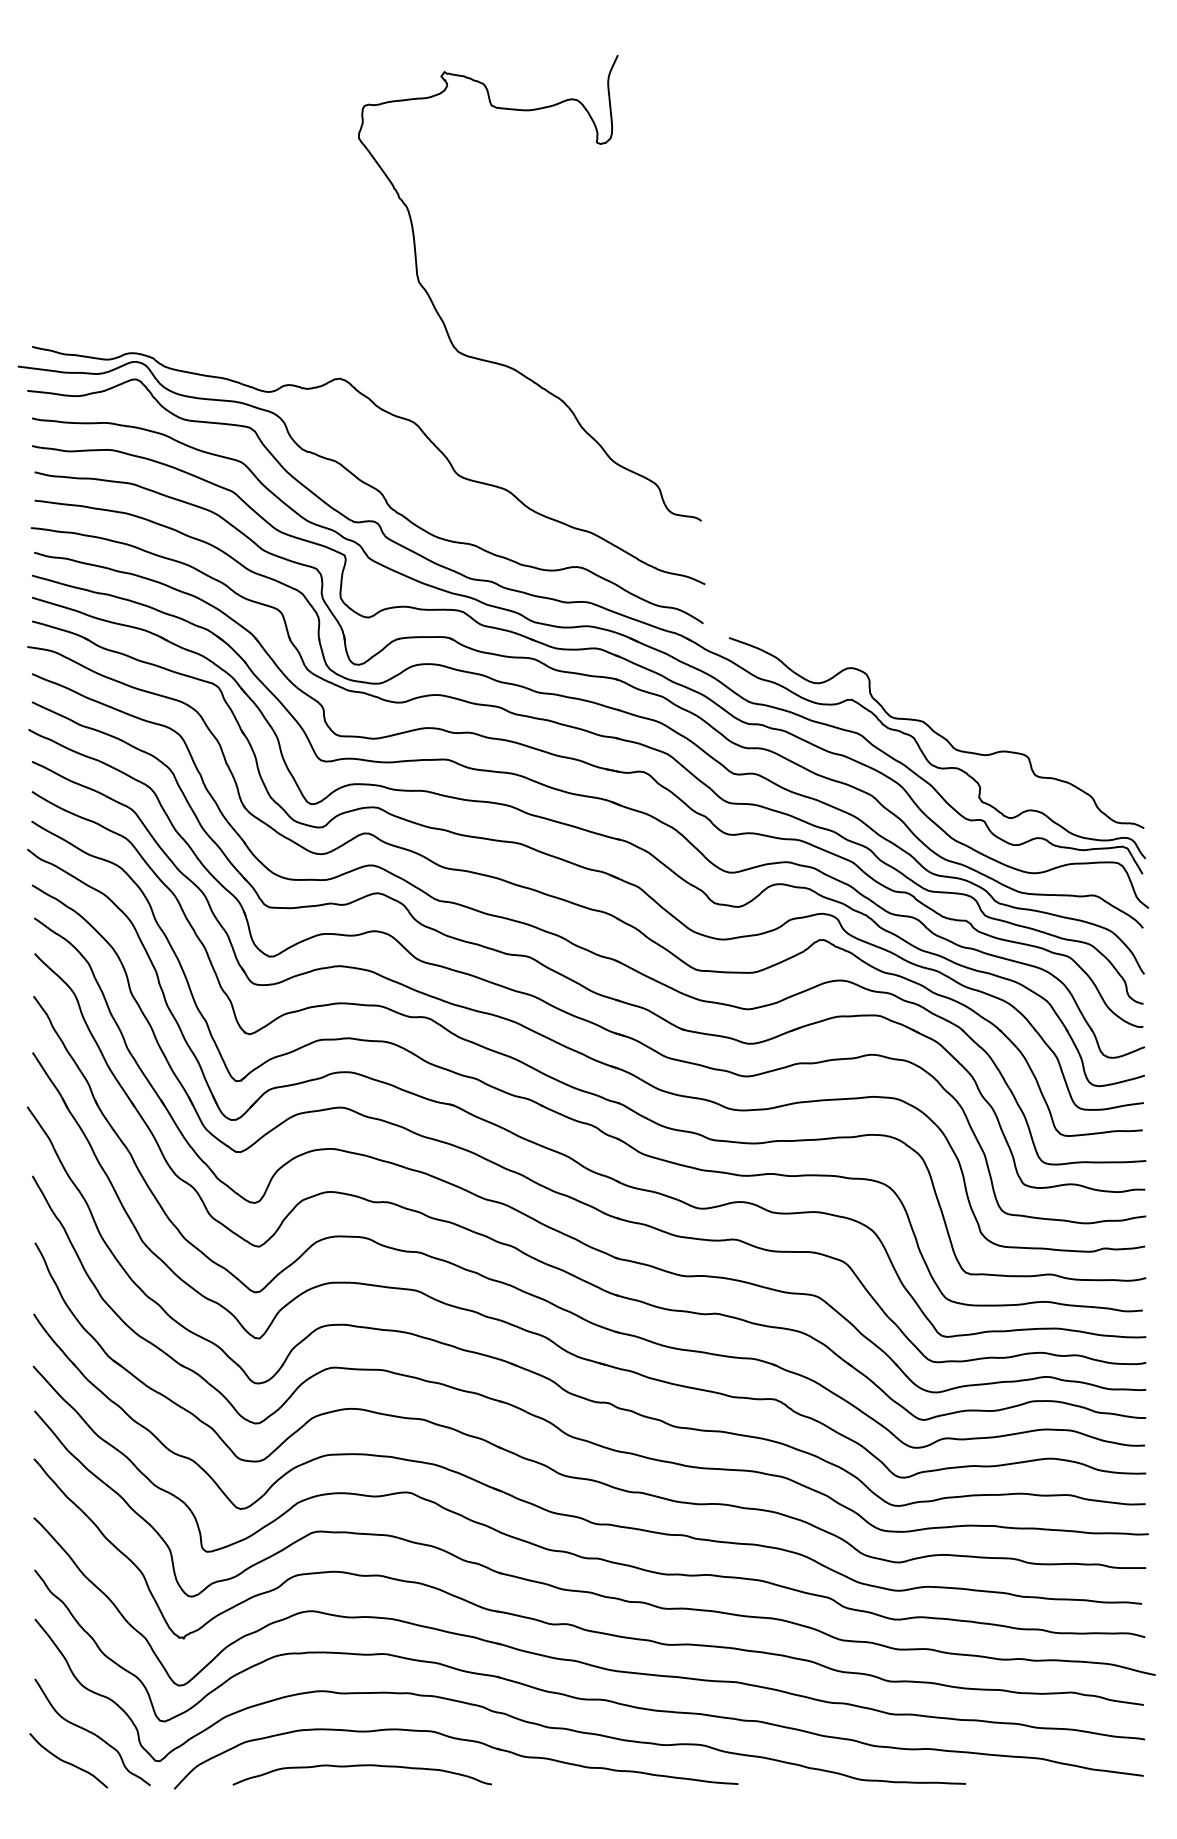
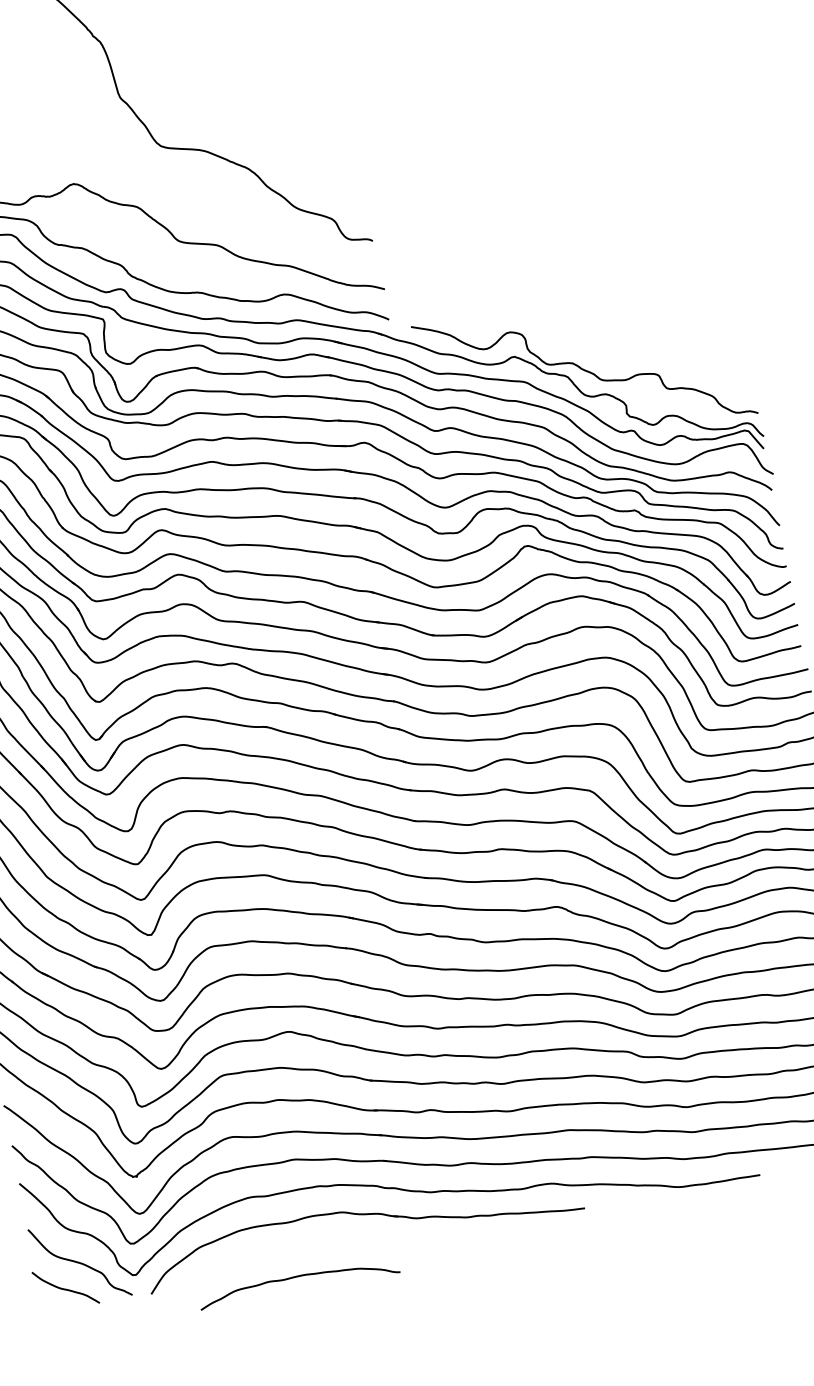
curve: (361, 1766) -> (297, 1277), moved

